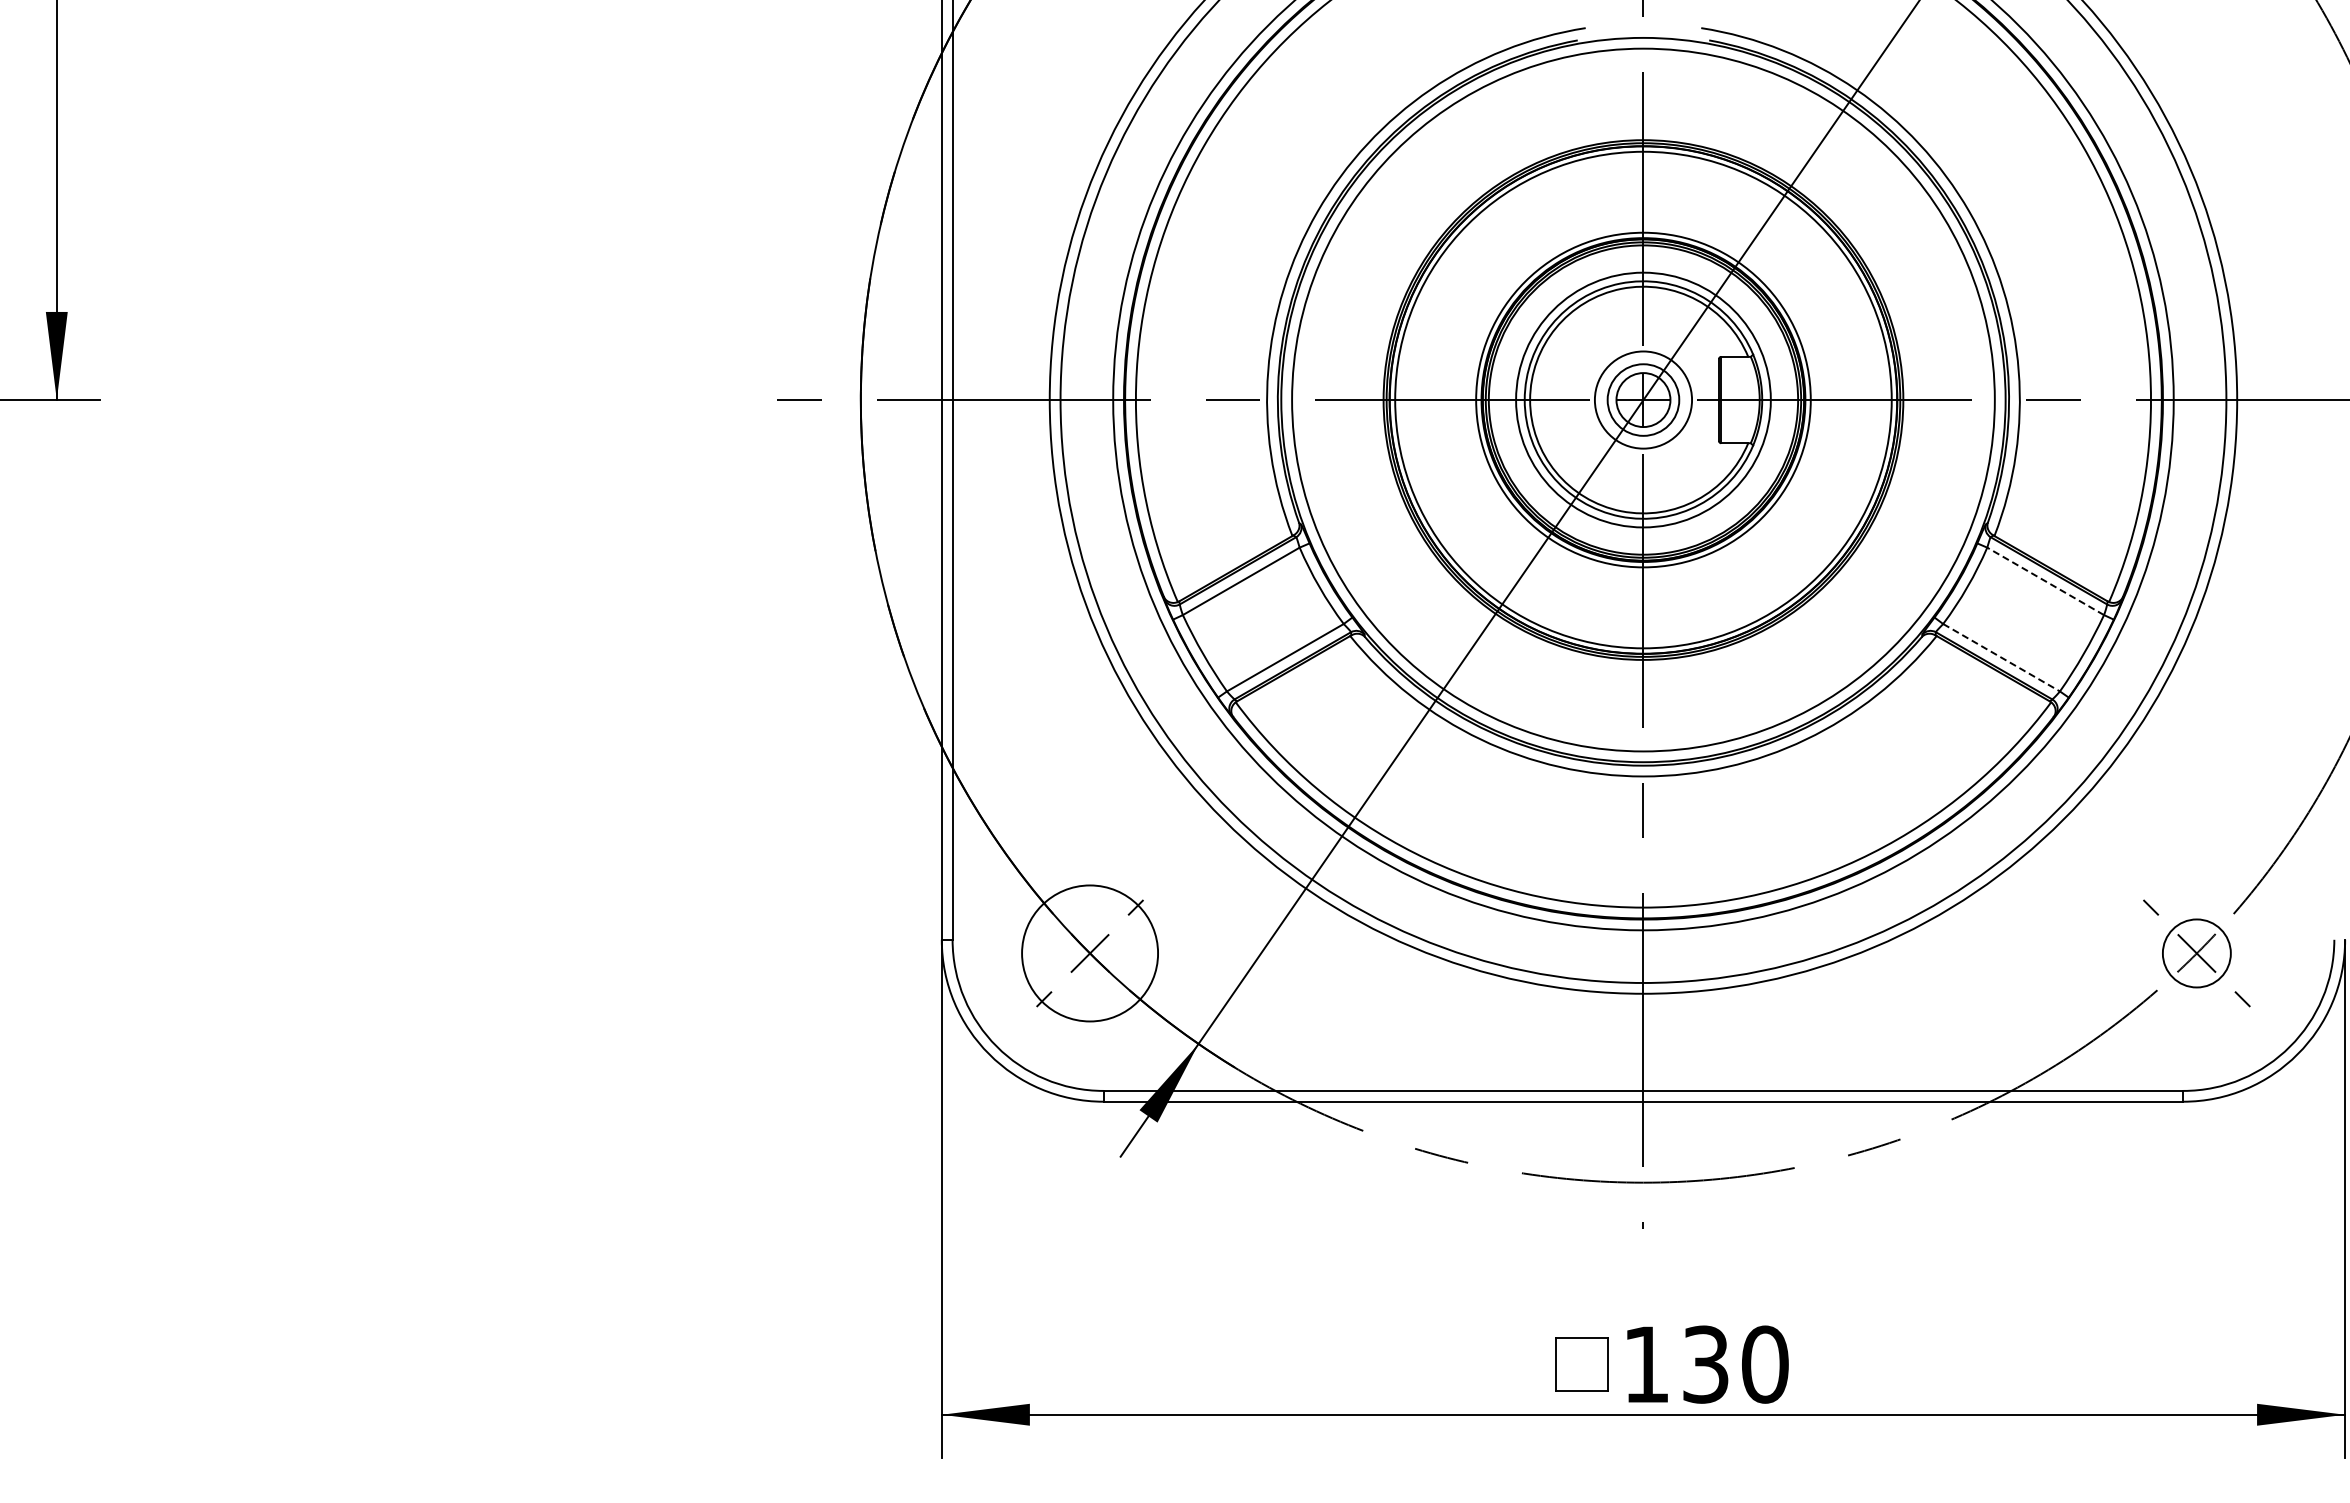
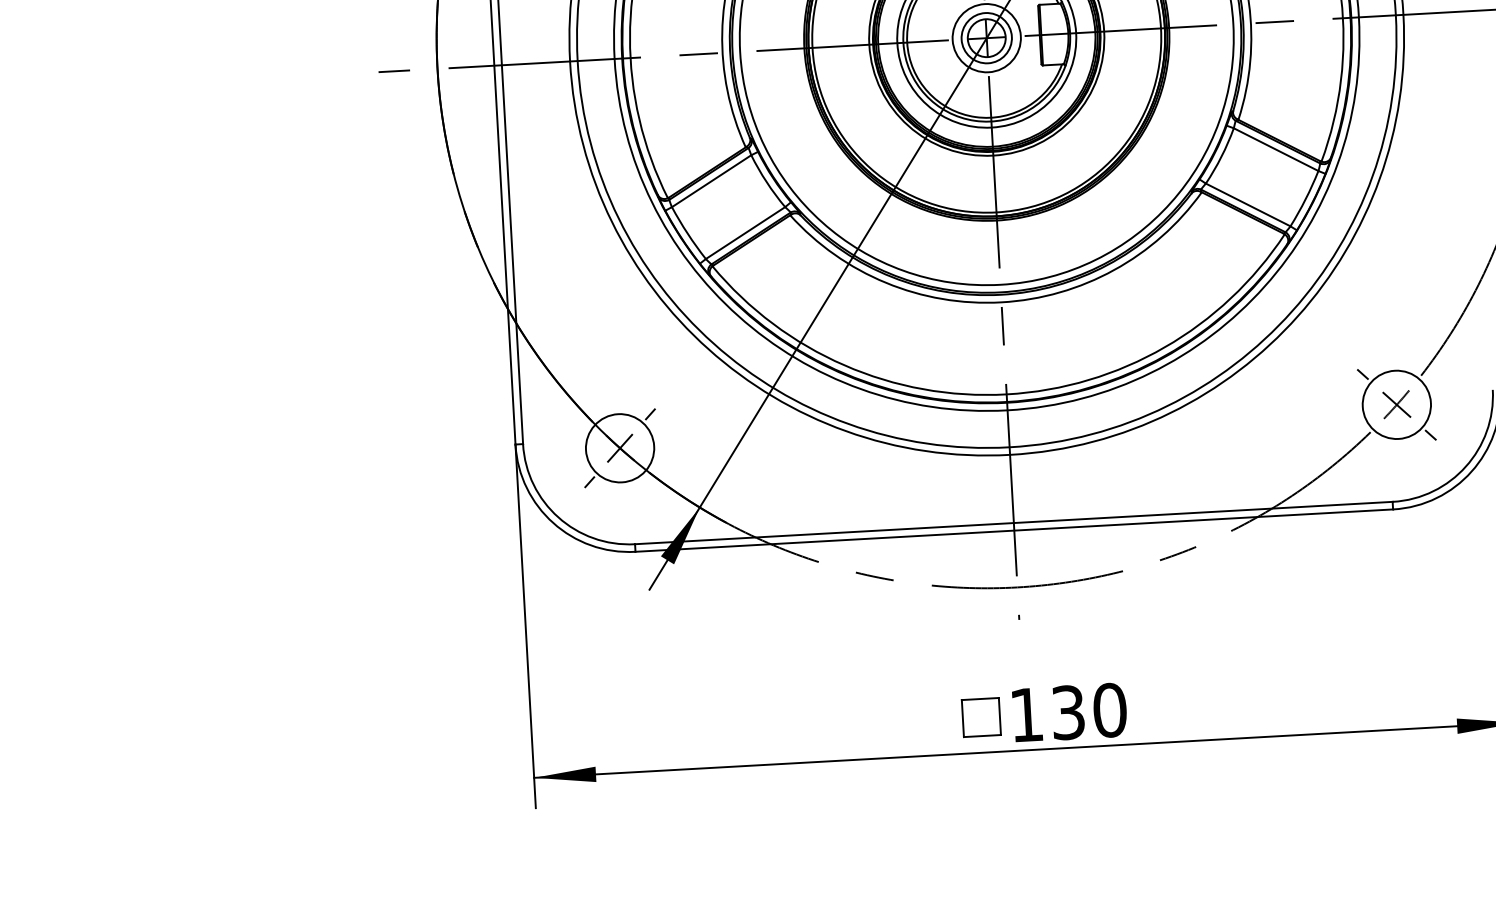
line: (2045, 581) -> (1276, 149), dashed -> solid
line: (2002, 657) -> (1248, 204), dashed -> solid
circle: (1089, 953) -> (619, 448), size x0.71
circle: (2196, 953) -> (1396, 404), size x1.43

